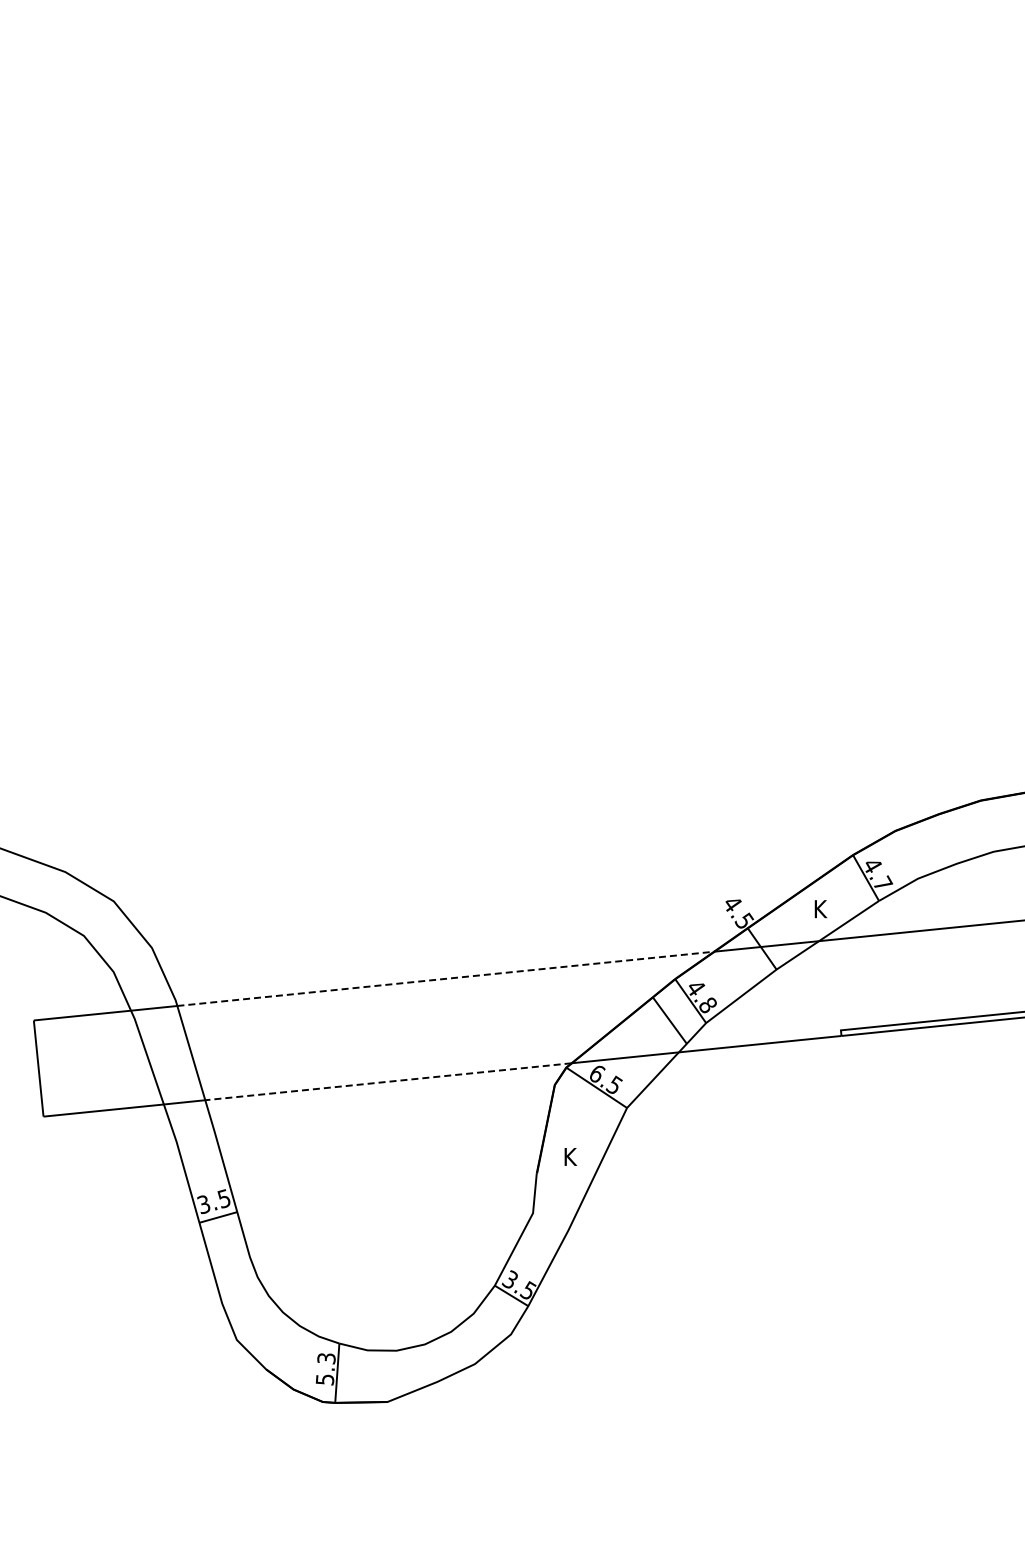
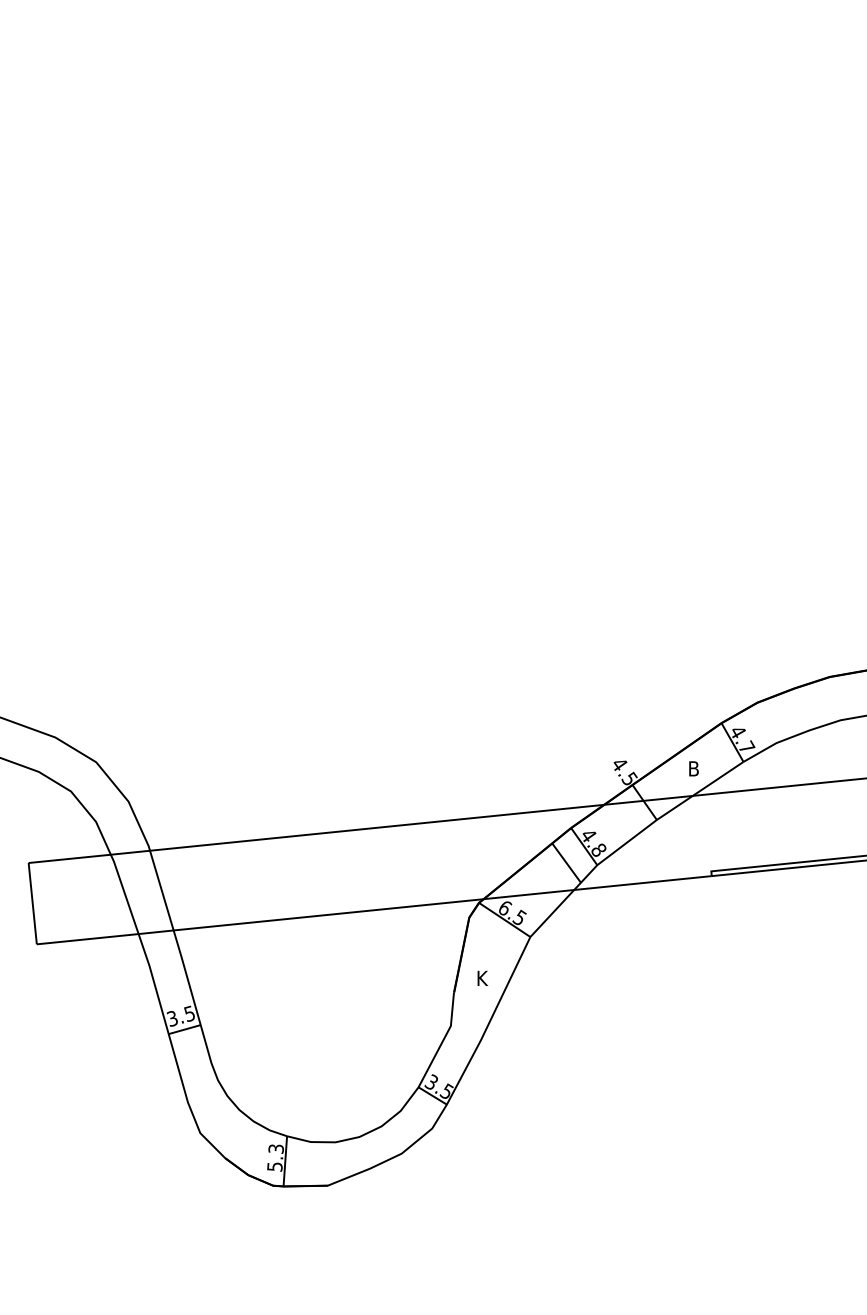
text: (822, 909) -> (695, 769), K -> B
line: (445, 978) -> (376, 827), dashed -> solid
line: (387, 1081) -> (327, 914), dashed -> solid

